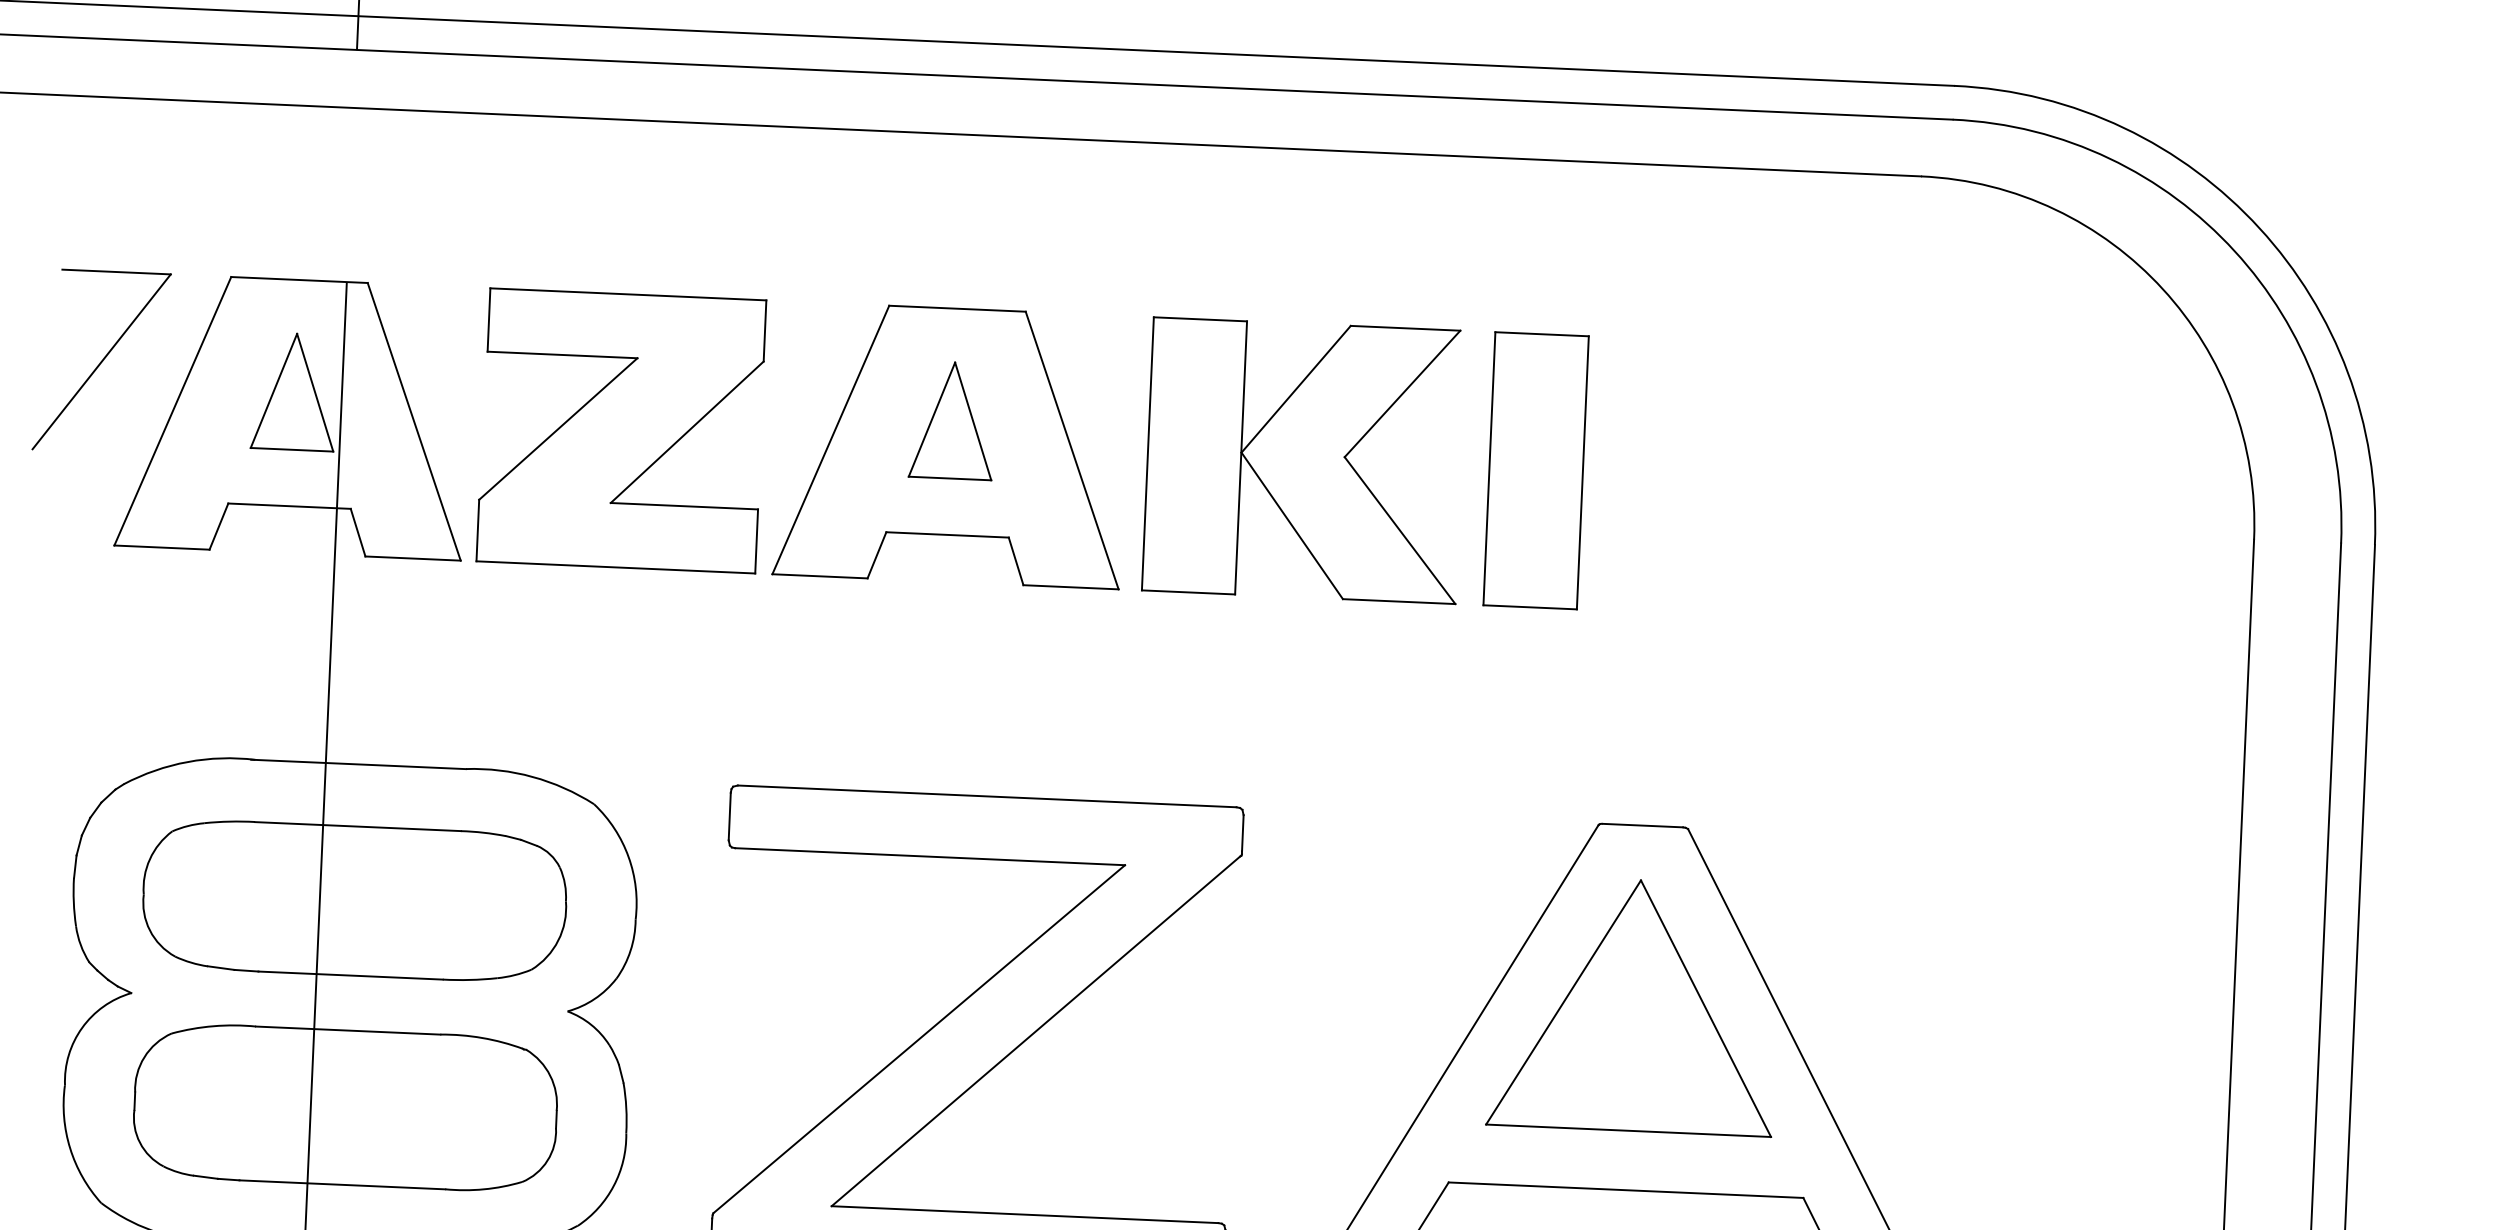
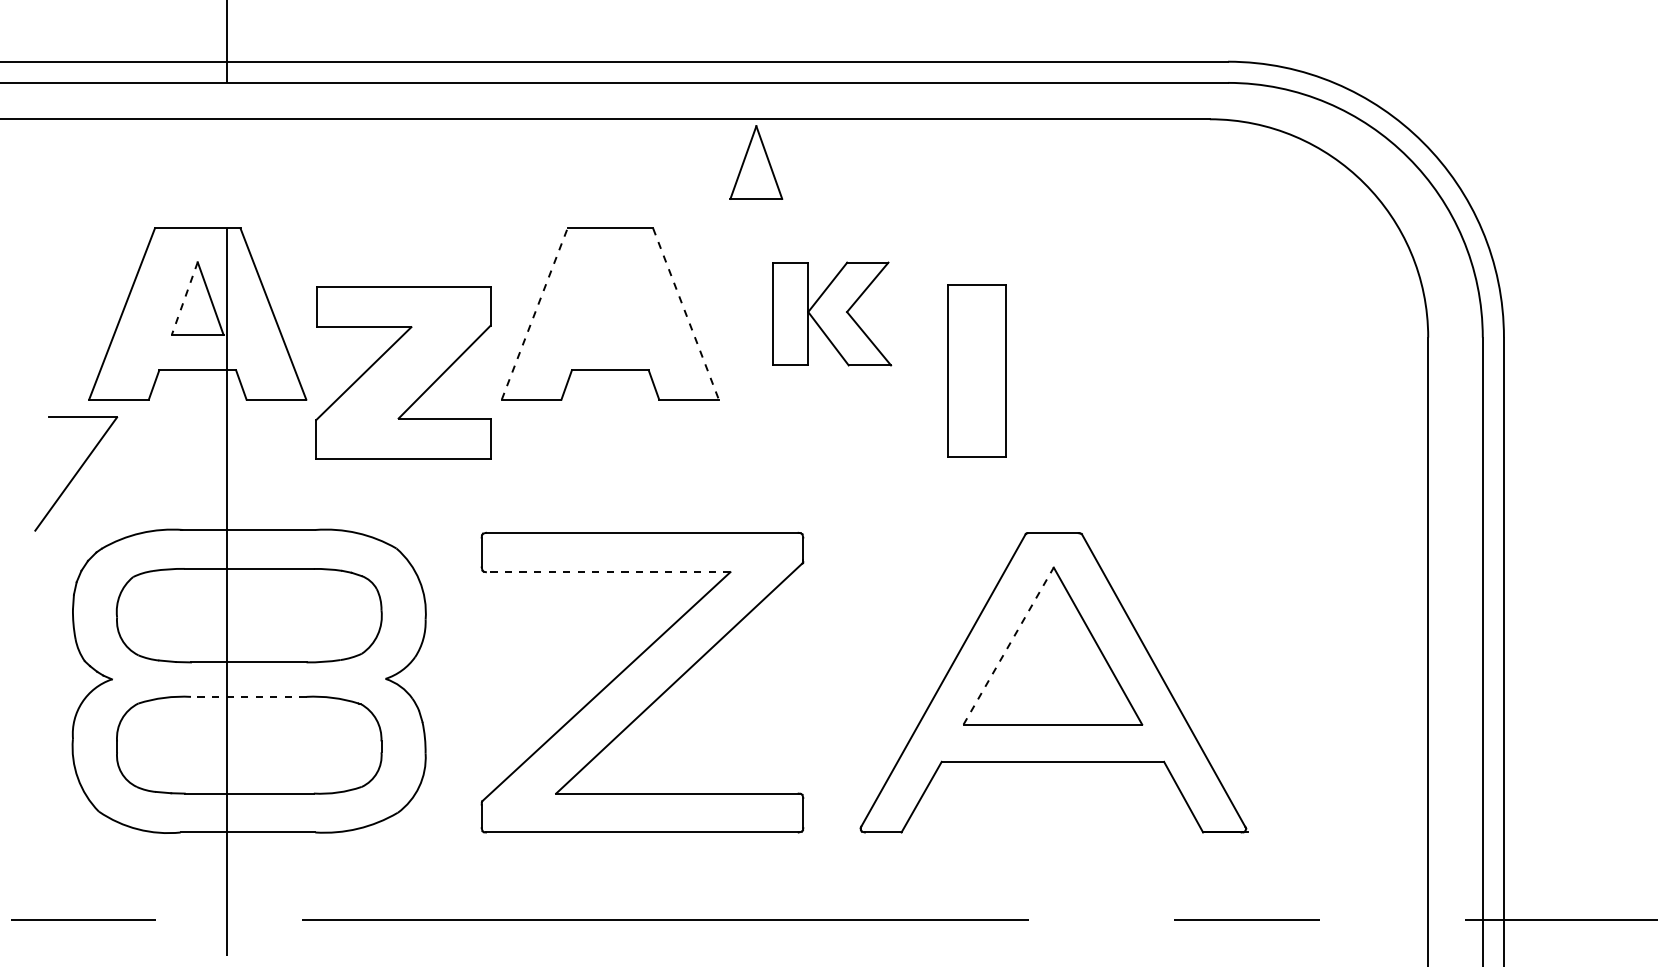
part: (102, 360) -> (76, 473), moved
line: (273, 390) -> (184, 298), solid -> dashed
part: (952, 420) -> (756, 162), moved
part: (621, 429) -> (403, 372), moved
line: (830, 440) -> (534, 314), solid -> dashed
line: (1072, 451) -> (686, 314), solid -> dashed
part: (1305, 459) -> (832, 313), size x0.6
part: (1535, 469) -> (976, 370), moved
line: (928, 857) -> (607, 572), solid -> dashed
line: (1563, 1003) -> (1008, 646), solid -> dashed
line: (347, 1029) -> (248, 696), solid -> dashed

